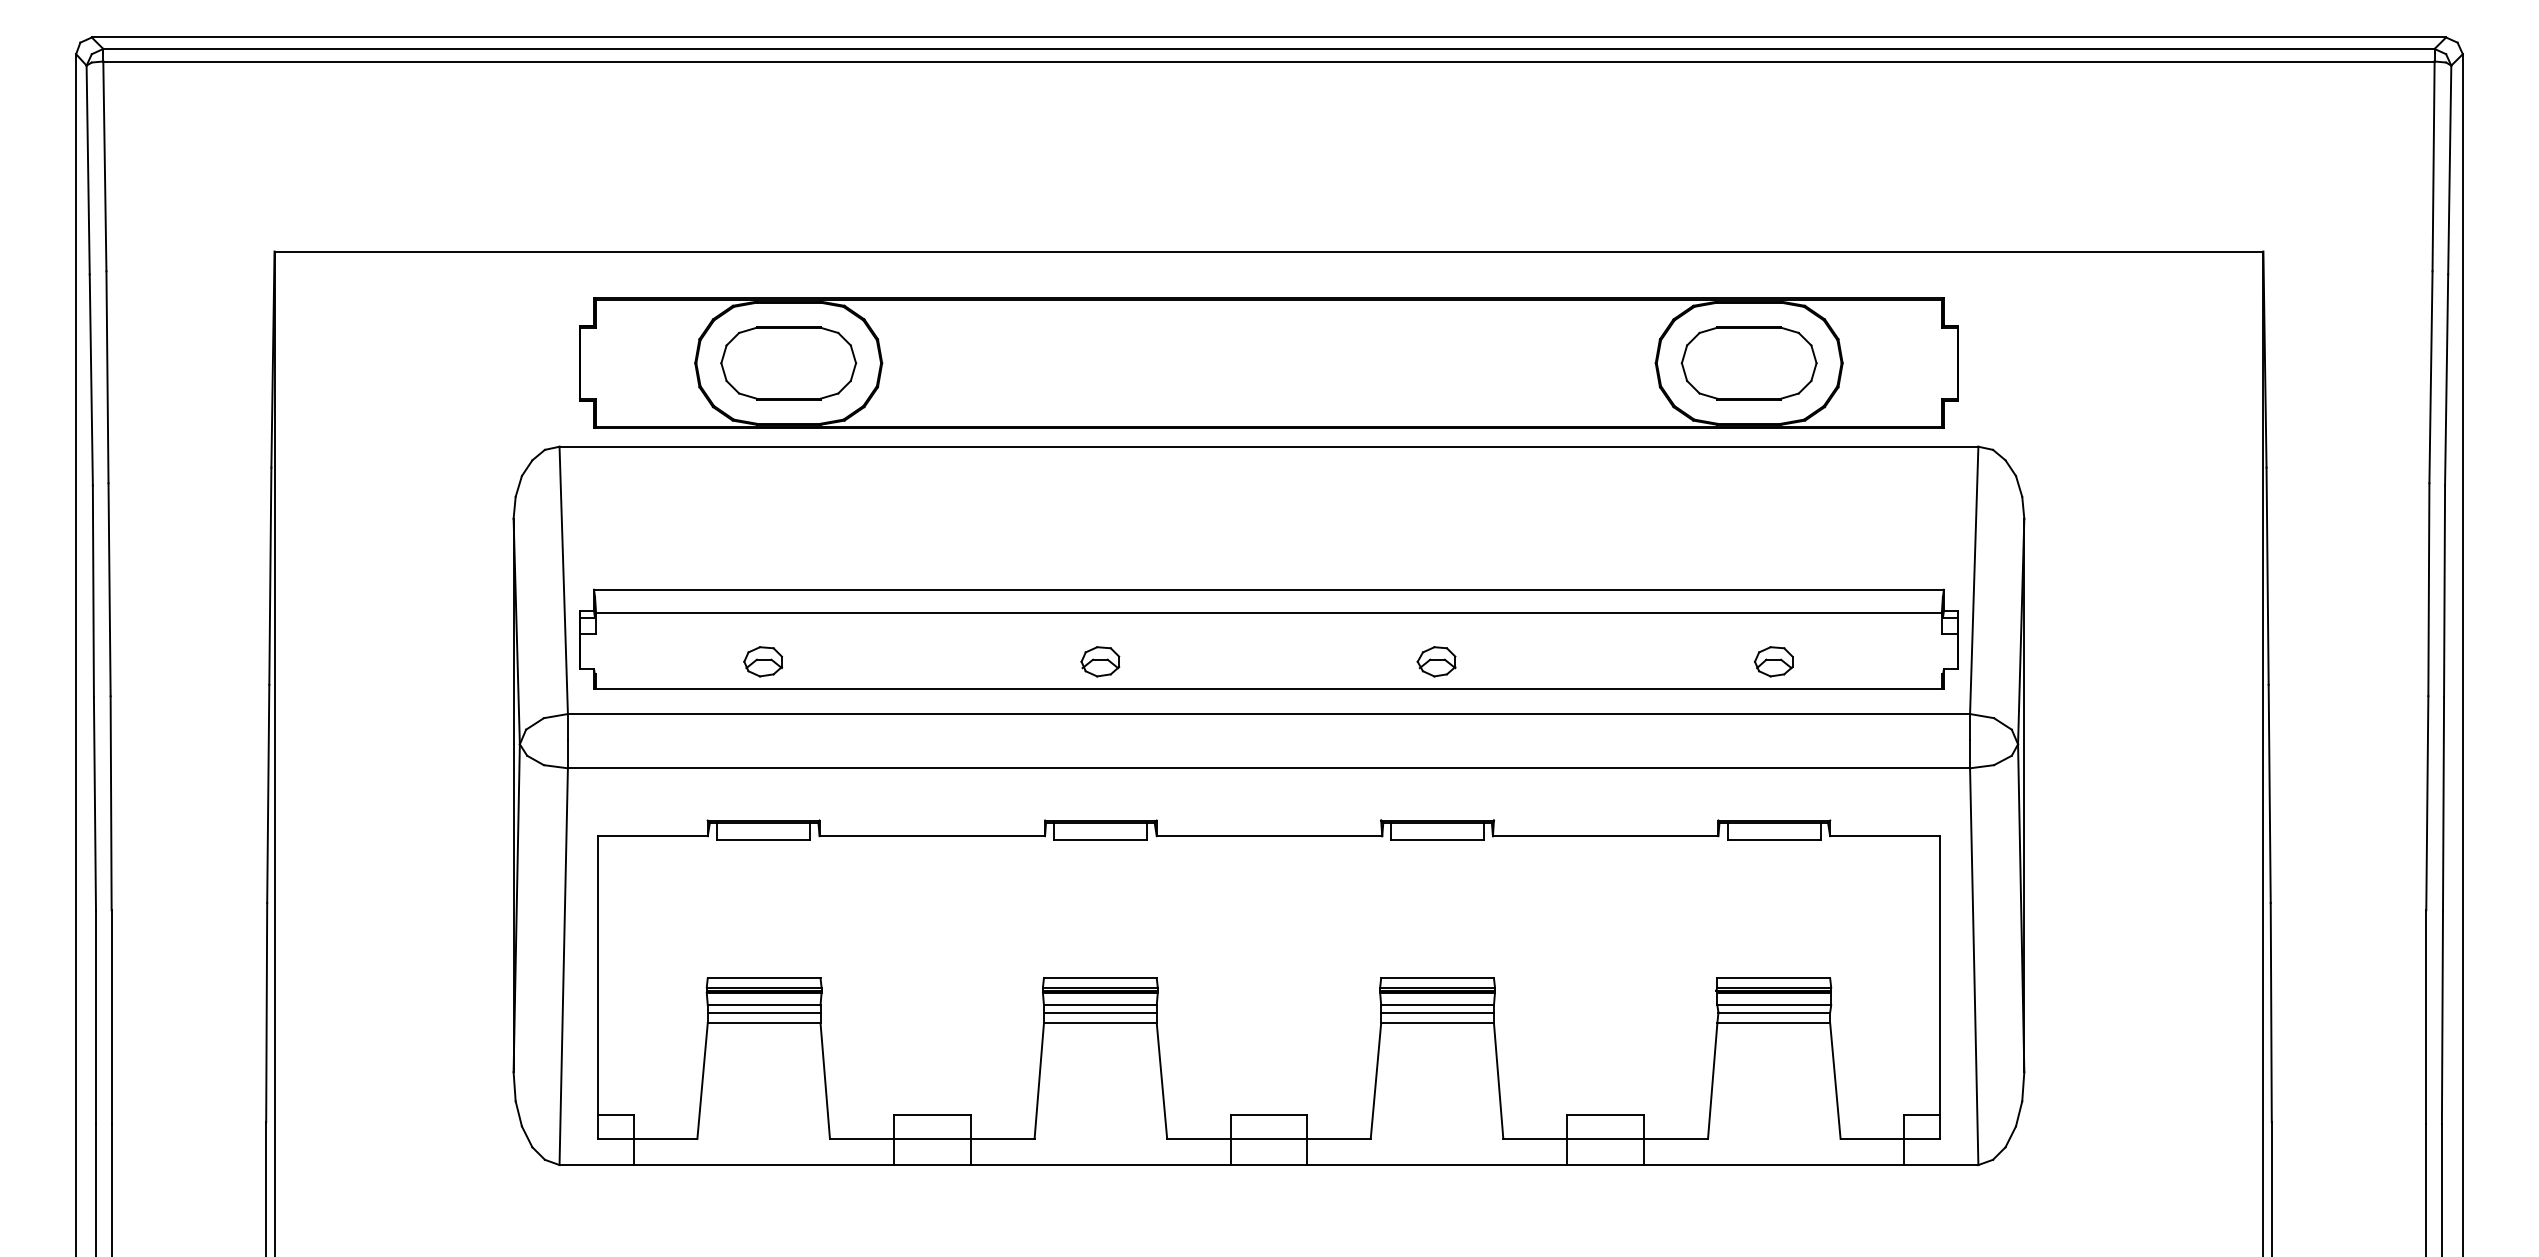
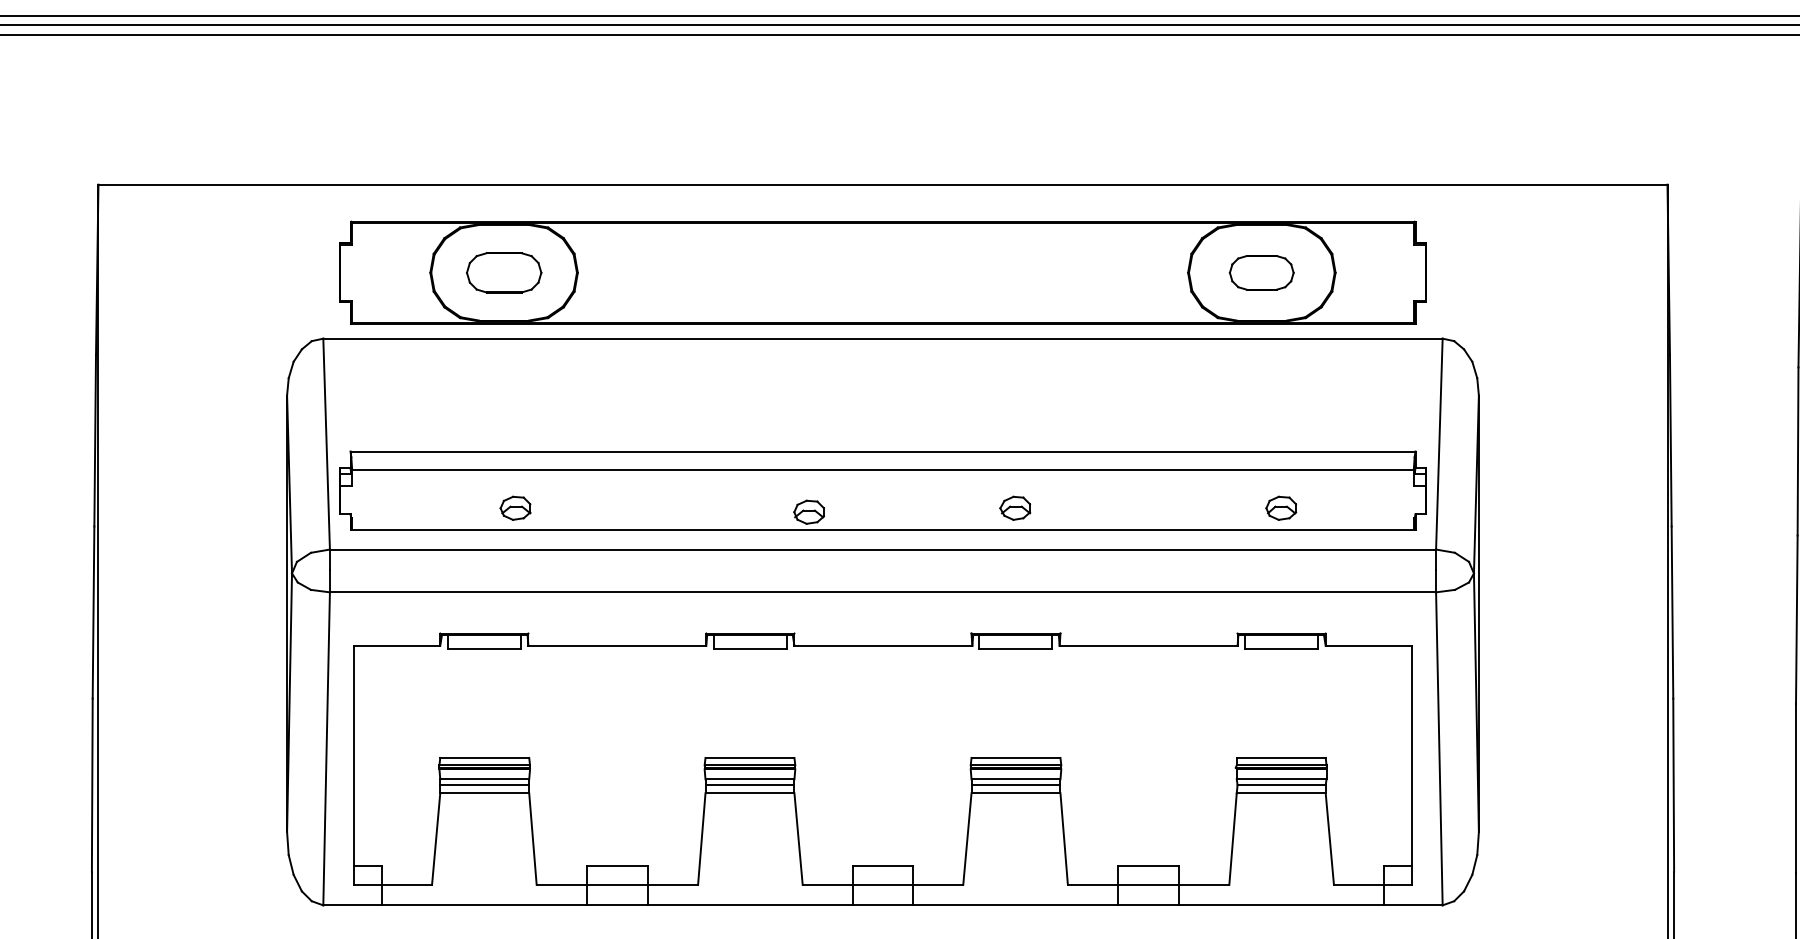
part: (788, 363) -> (503, 273), size x0.7
part: (1748, 363) -> (1261, 273), size x0.6
part: (762, 661) -> (514, 508), moved
part: (1100, 661) -> (809, 512), moved

